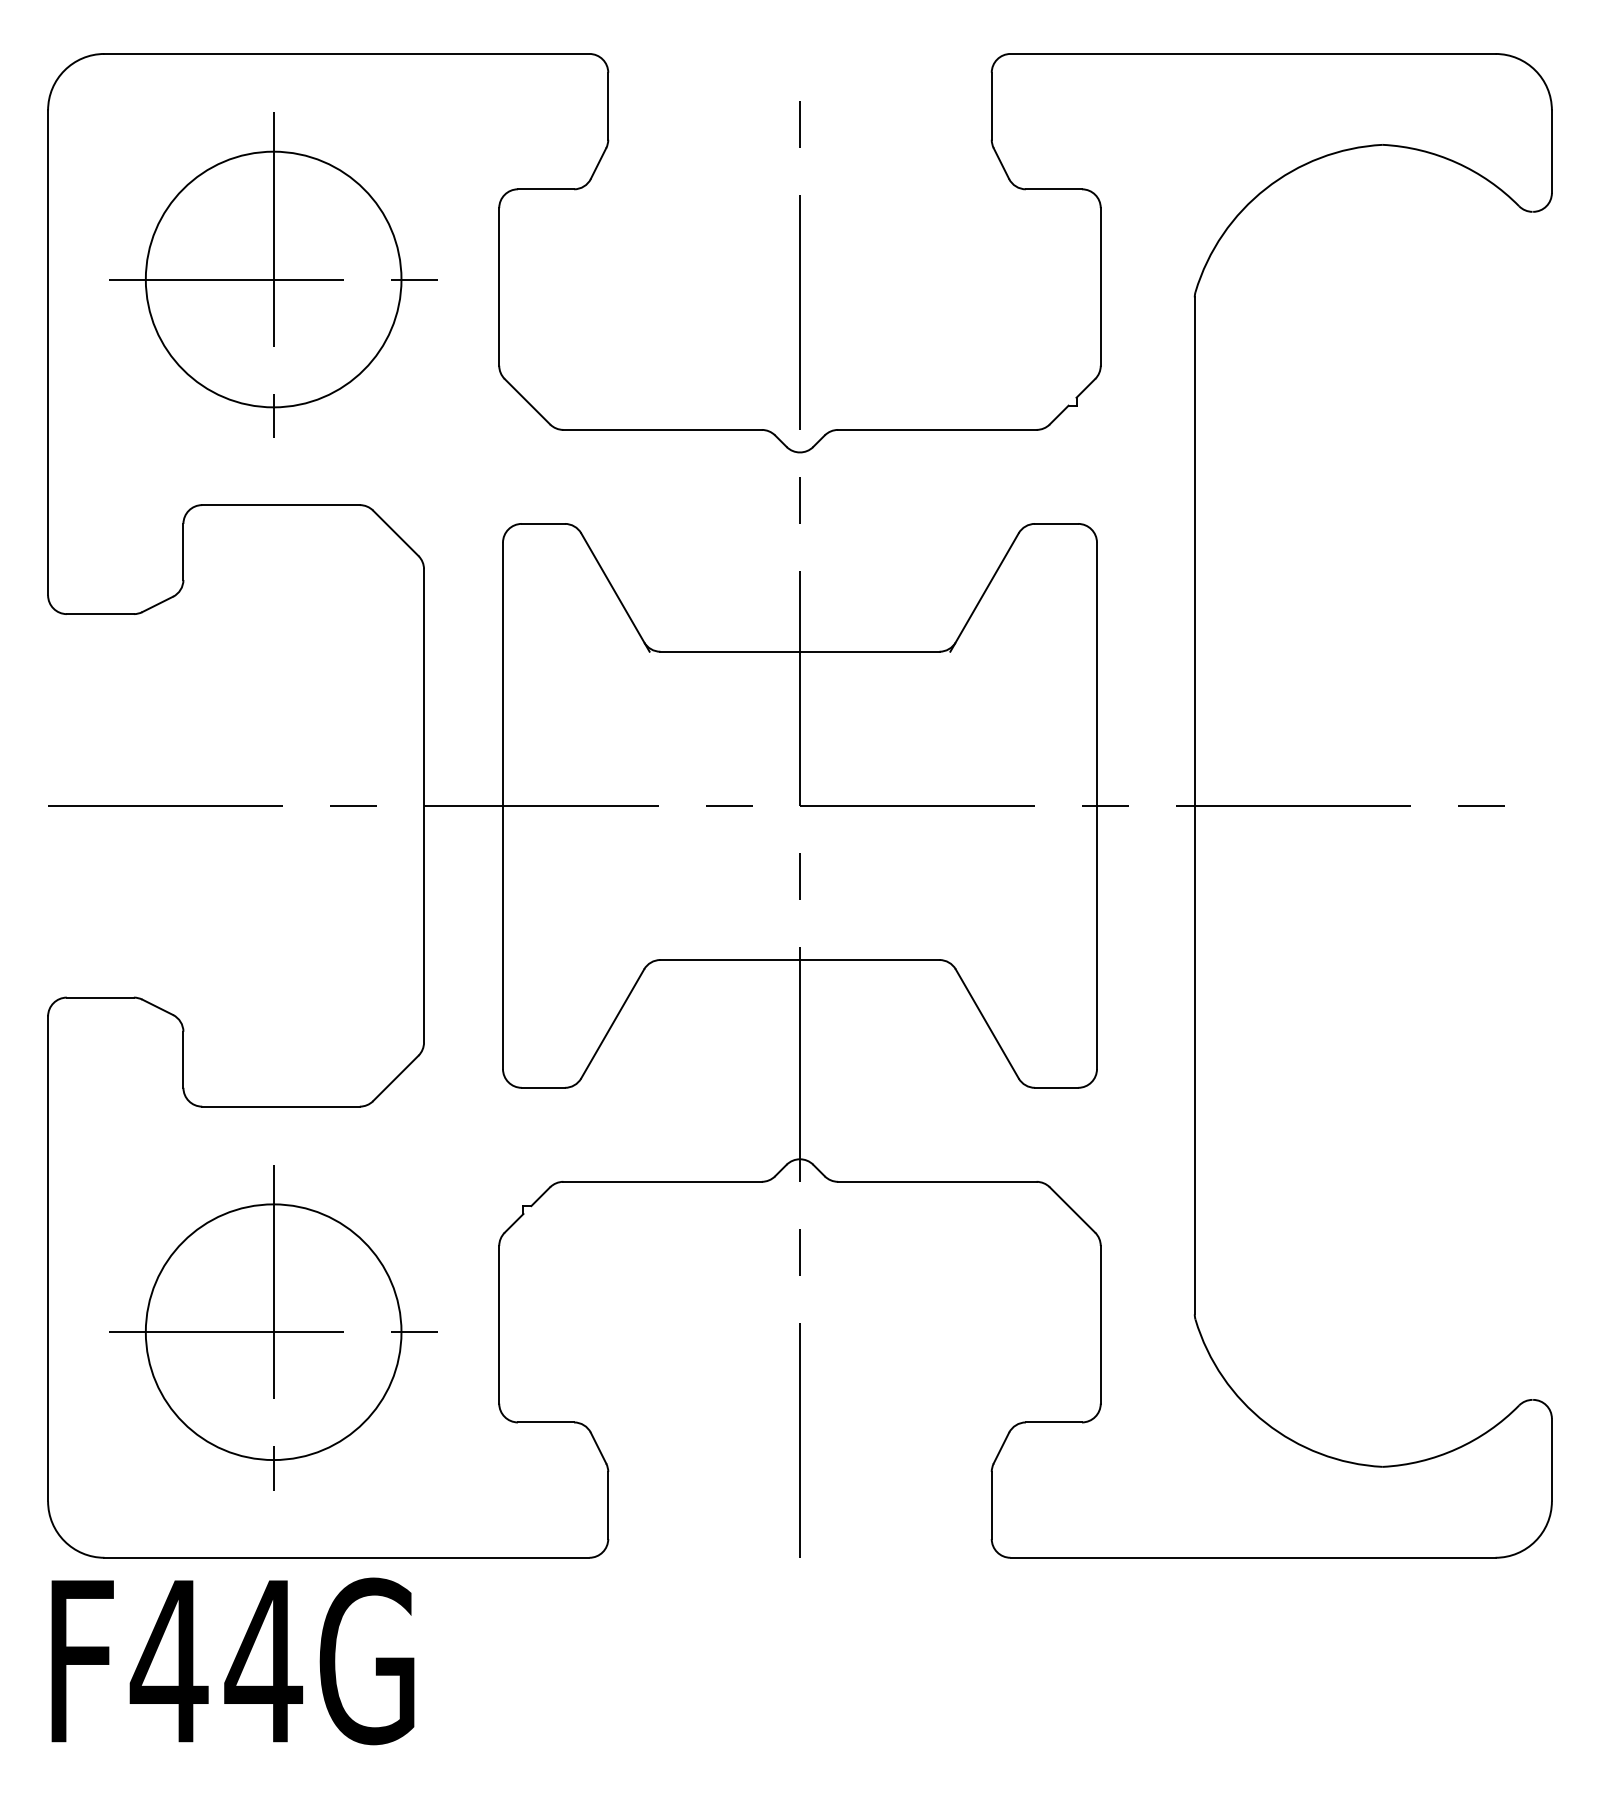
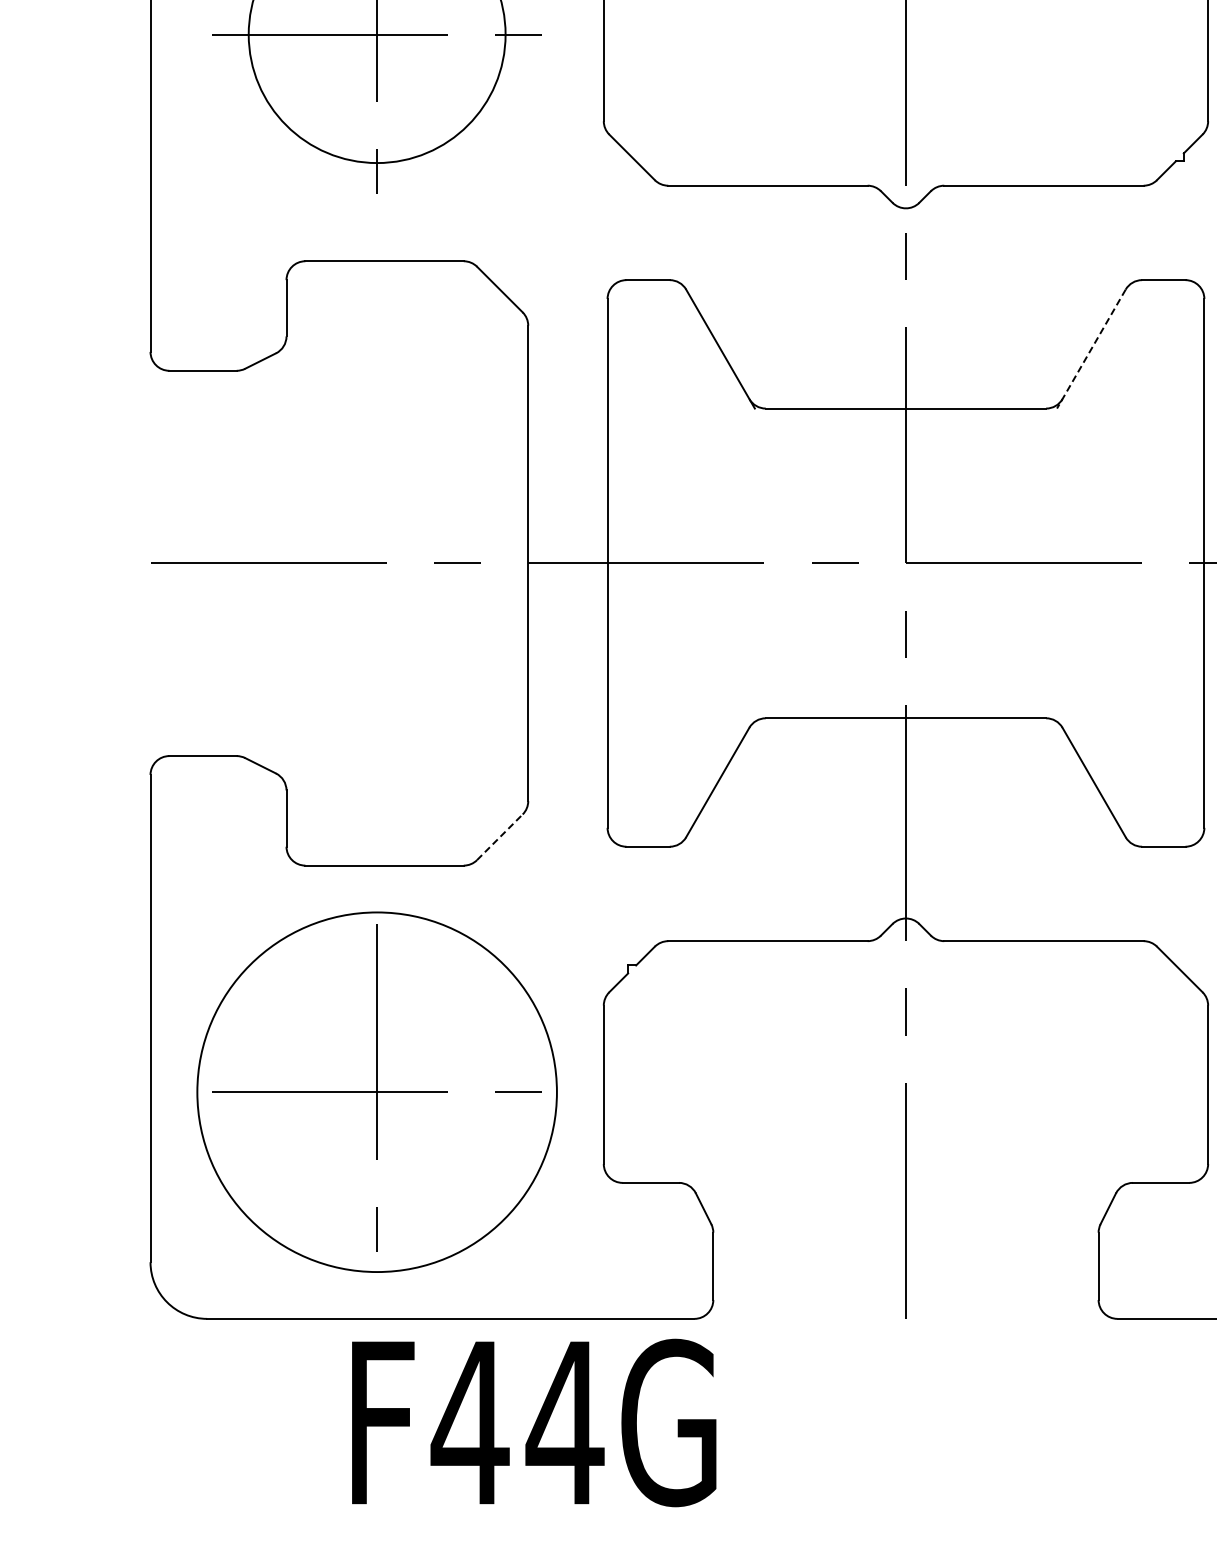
line: (984, 592) -> (1091, 349), solid -> dashed
line: (396, 1078) -> (500, 837), solid -> dashed
circle: (273, 1332) -> (376, 1092), size x1.4
text: (232, 1661) -> (533, 1423), moved

